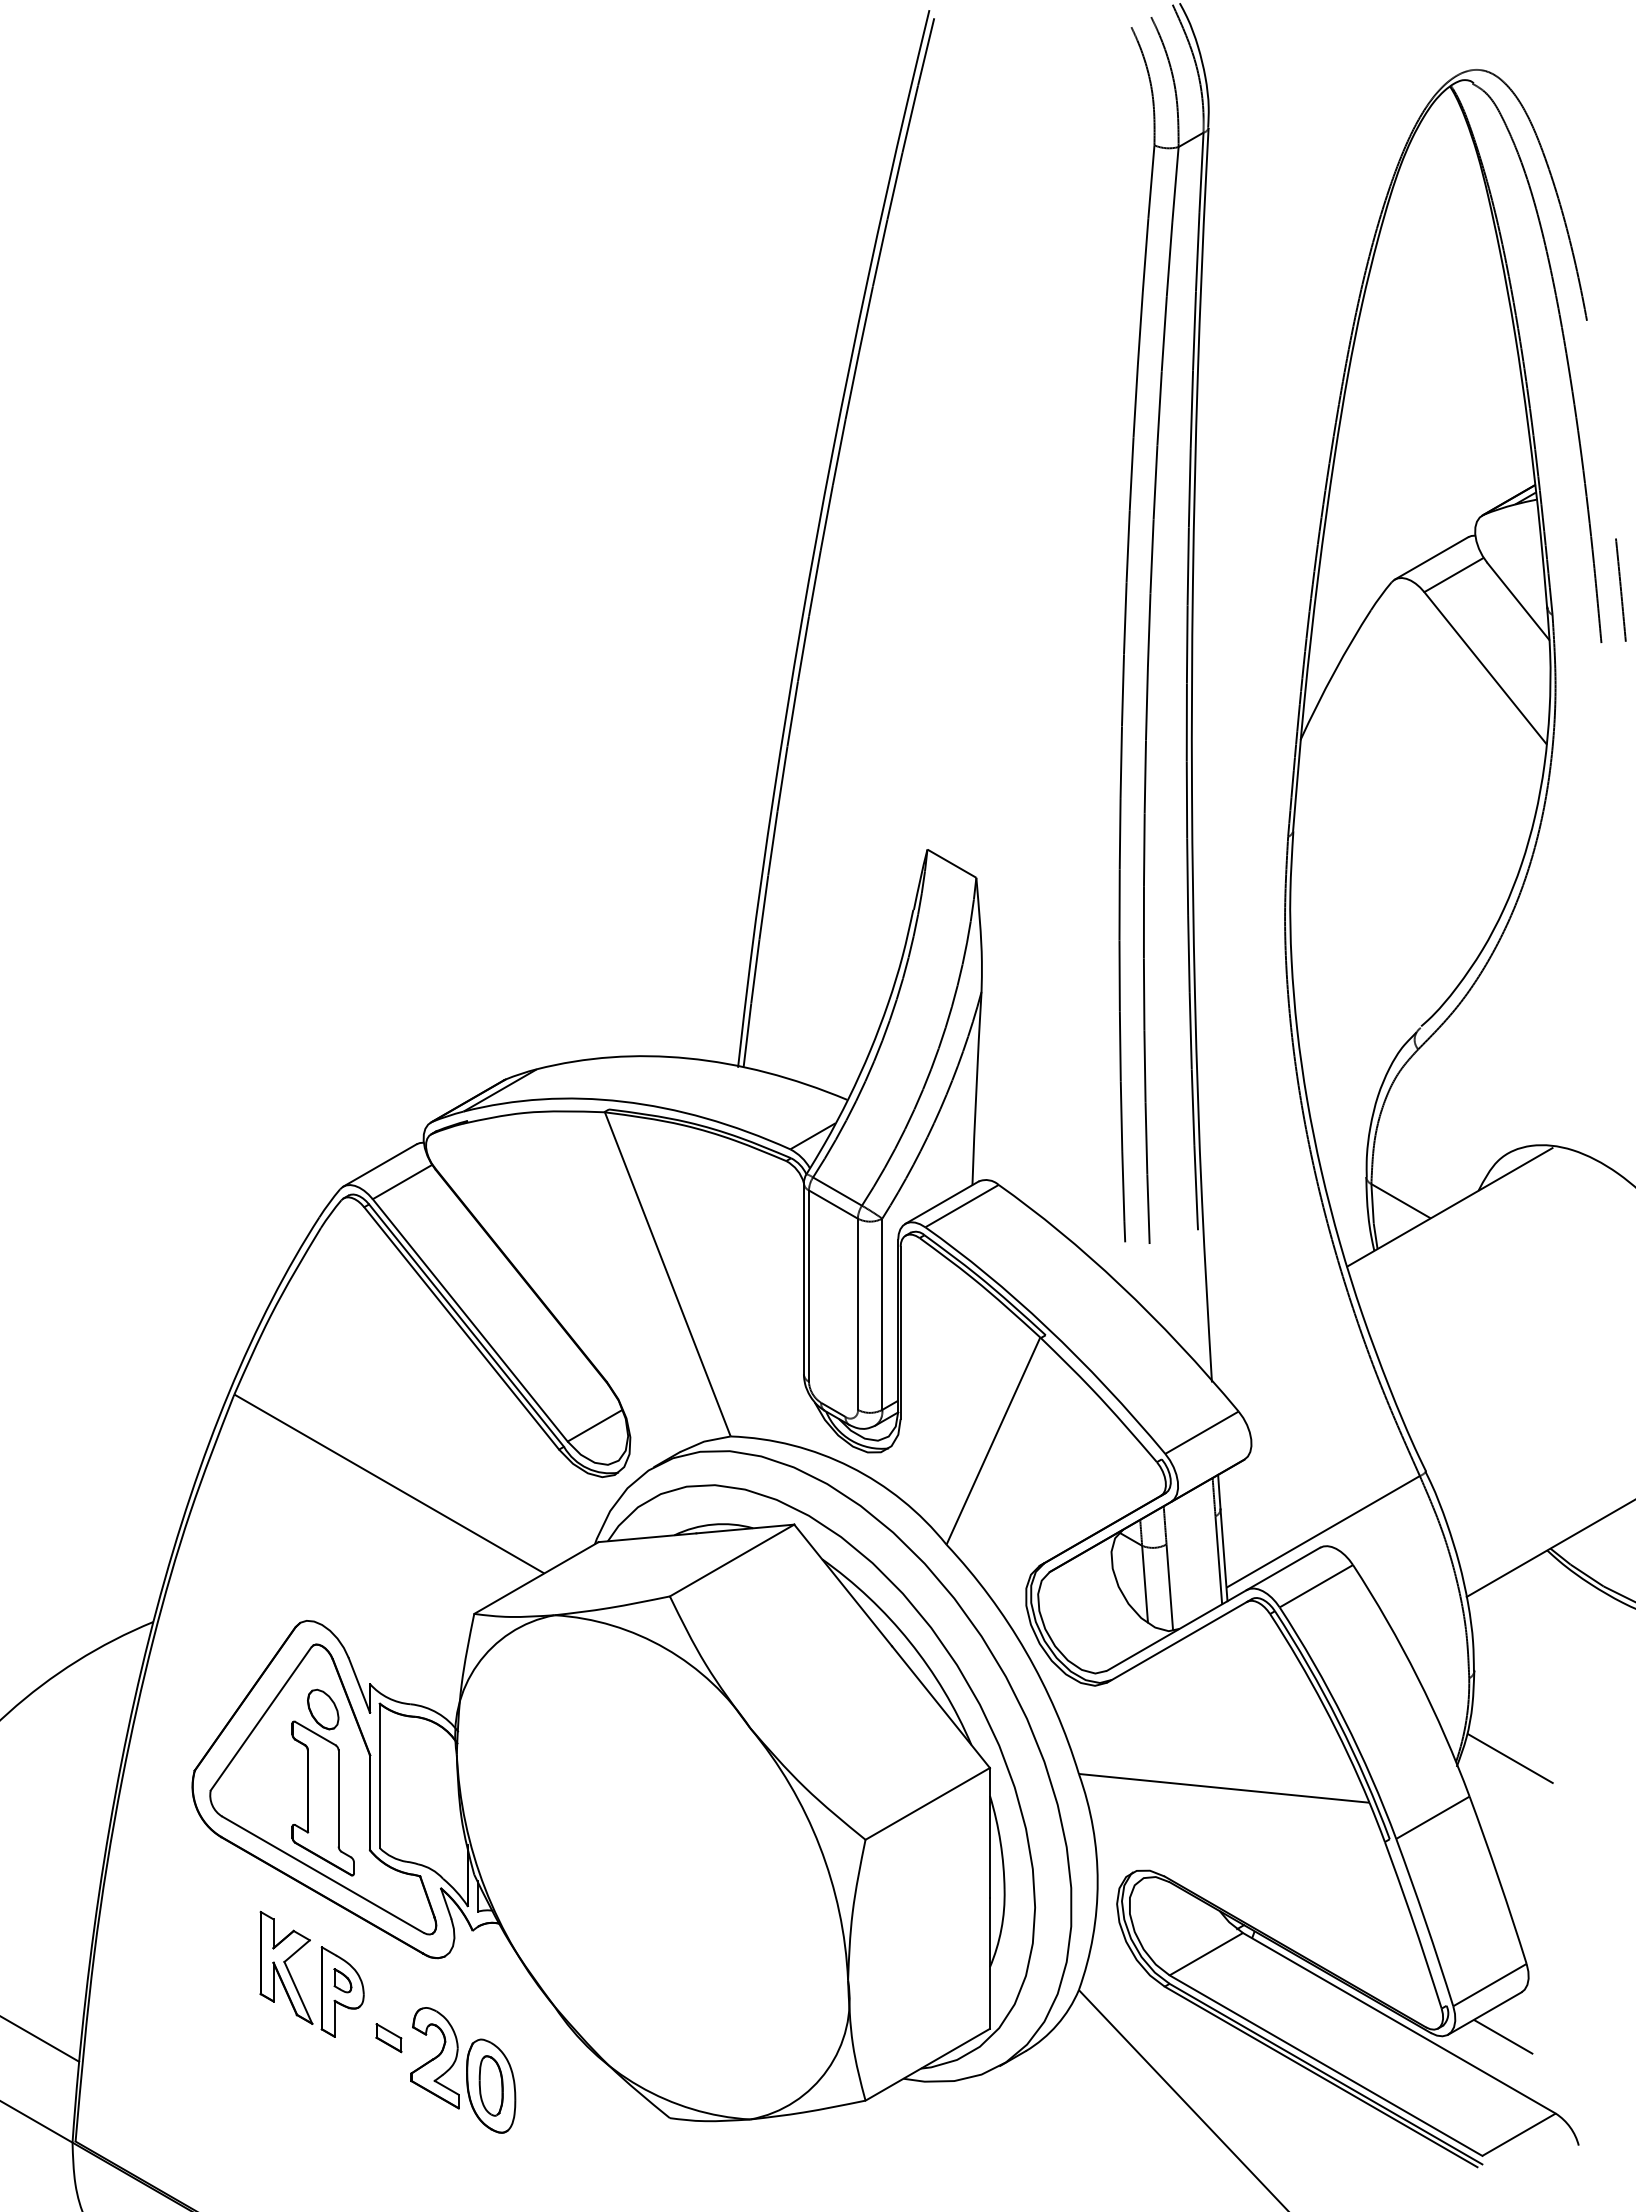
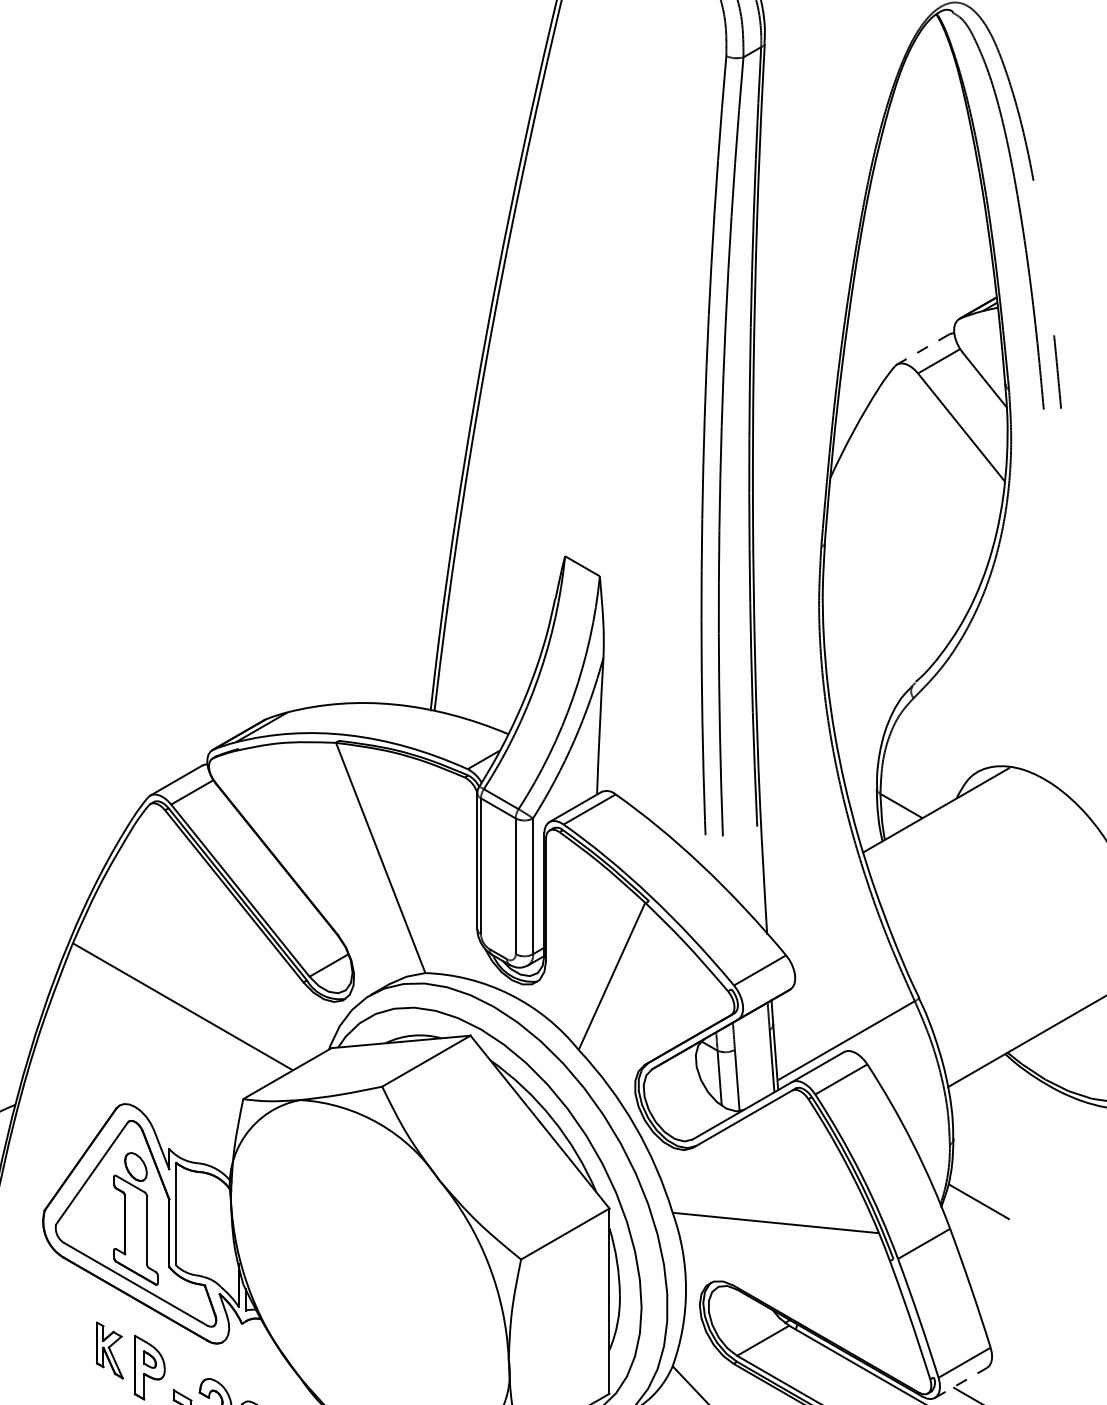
line: (1431, 558) -> (923, 349), solid -> dashed
part: (286, 1967) -> (109, 1350), size x0.7
line: (1485, 2013) -> (961, 1382), solid -> dashed

